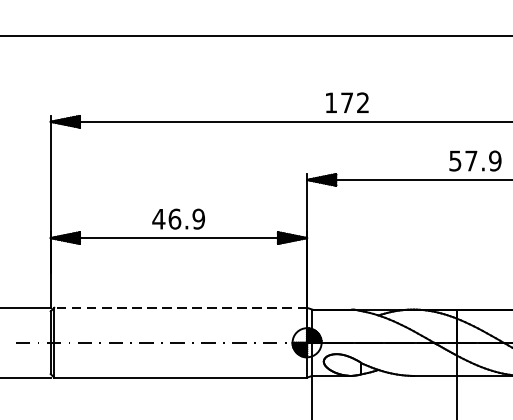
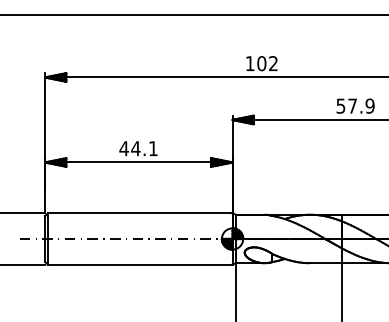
text: (346, 102) -> (261, 63), 172 -> 102
text: (186, 218) -> (144, 148), 46.9 -> 44.1
line: (179, 307) -> (139, 213), dashed -> solid

